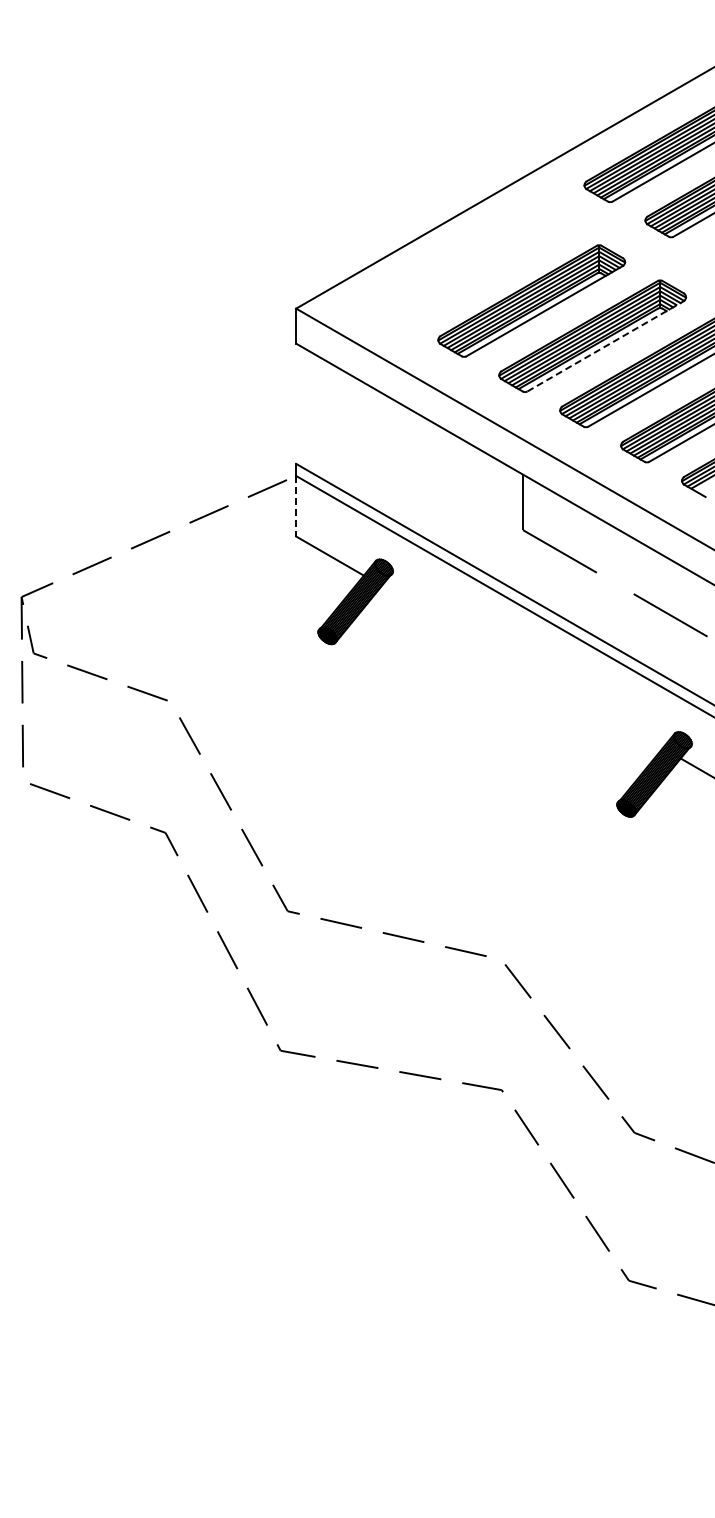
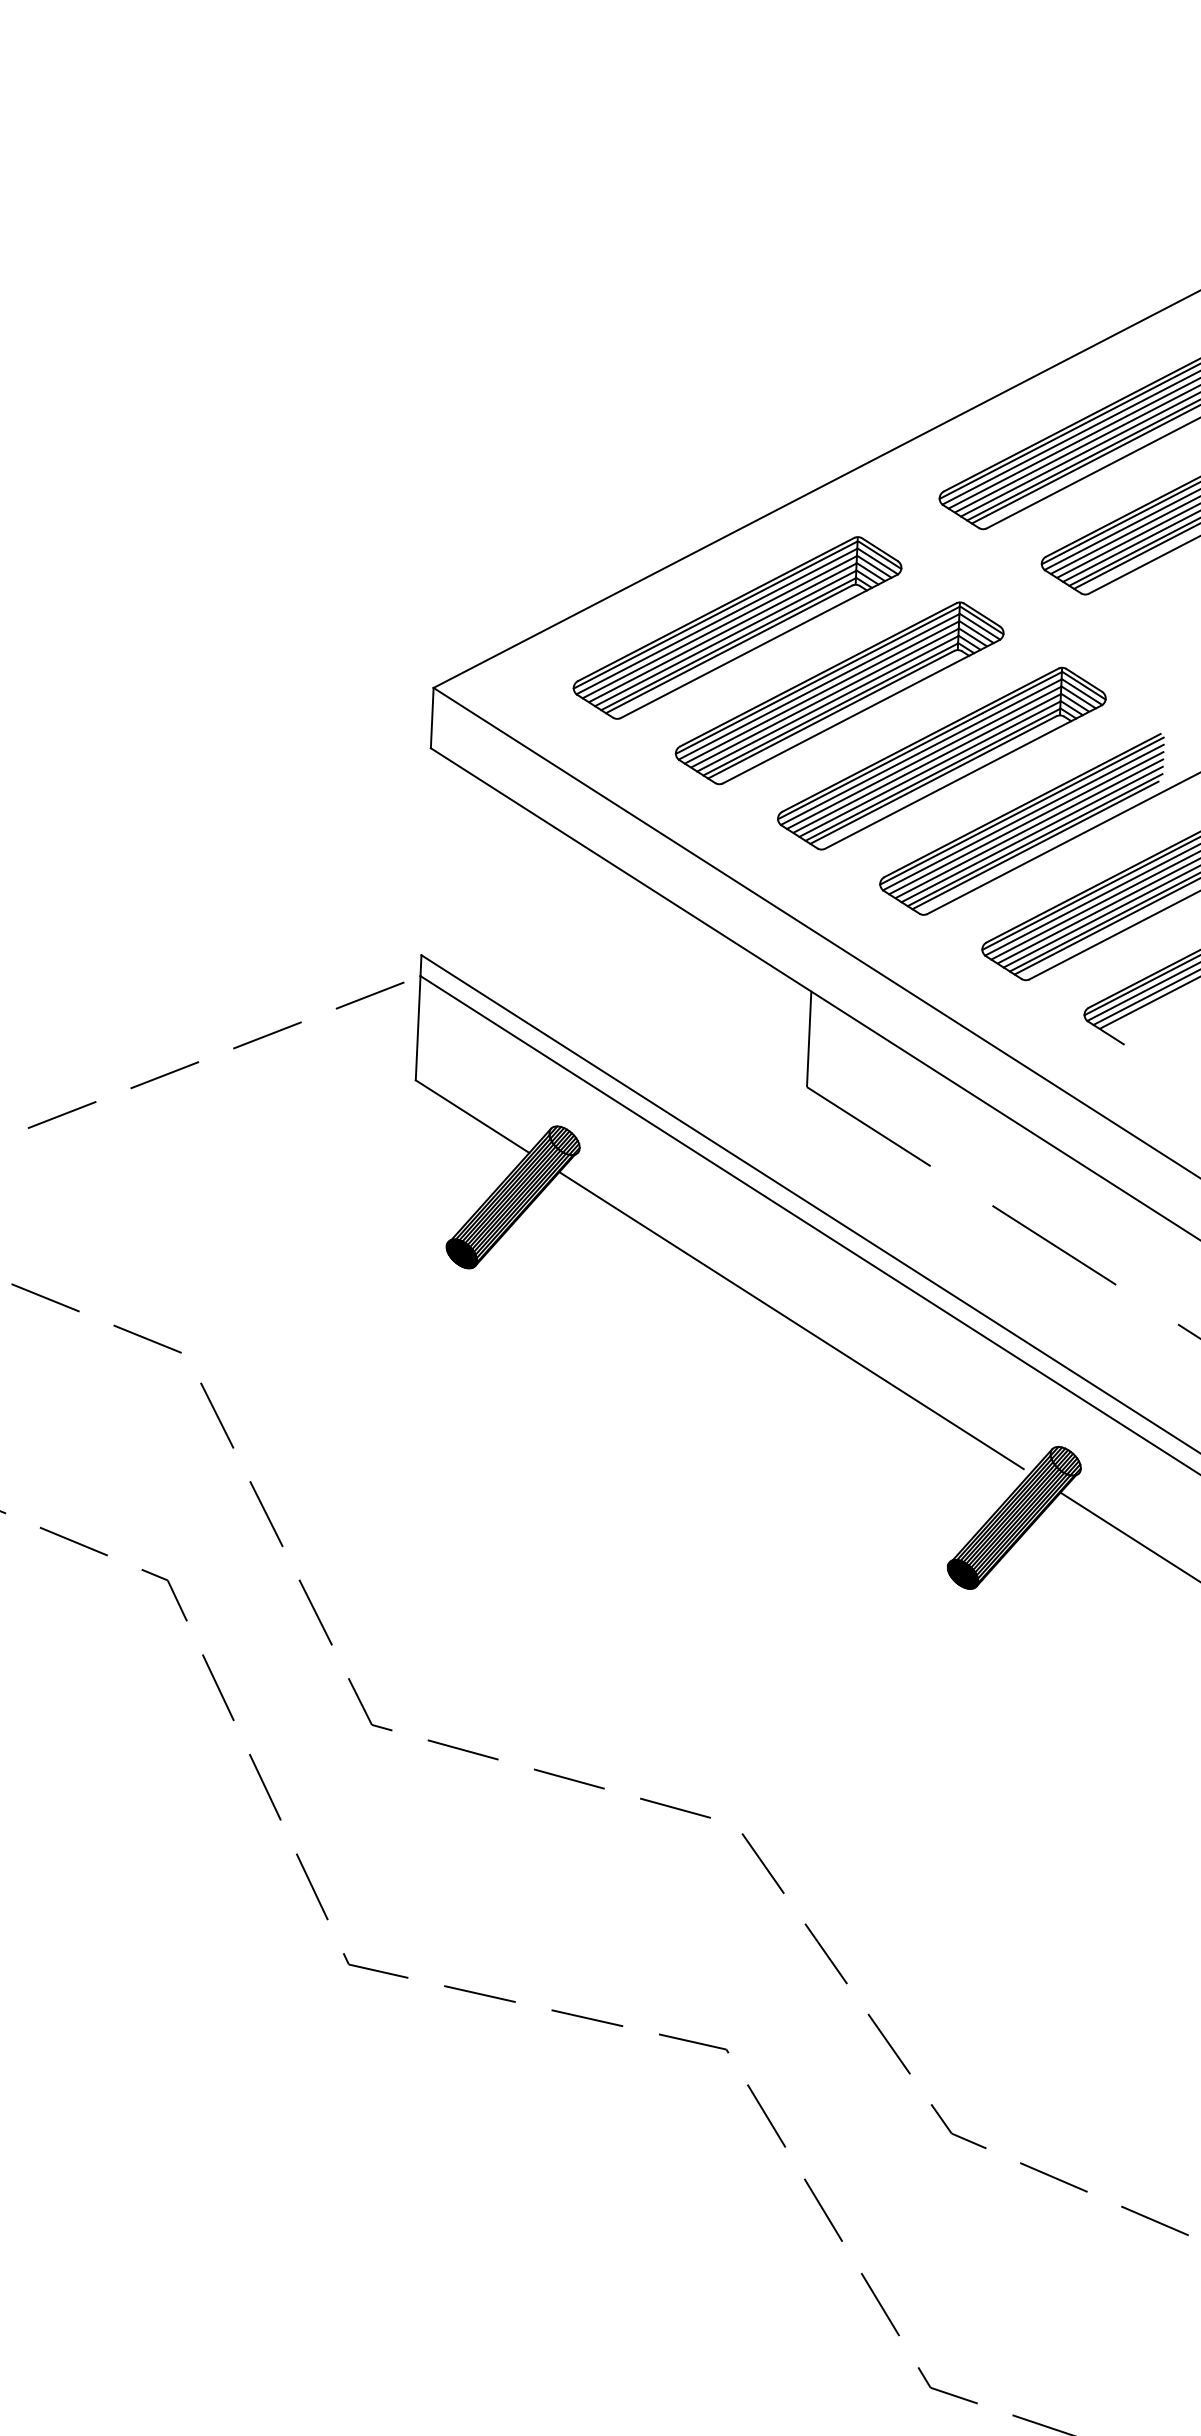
part: (470, 265) -> (737, 627), added
line: (606, 346) -> (964, 777), dashed -> solid
line: (296, 506) -> (418, 1028), dashed -> solid
line: (519, 665) -> (790, 1319), added

